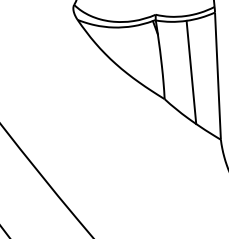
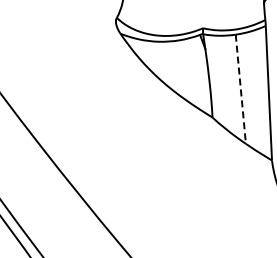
line: (191, 72) -> (240, 89), solid -> dashed

